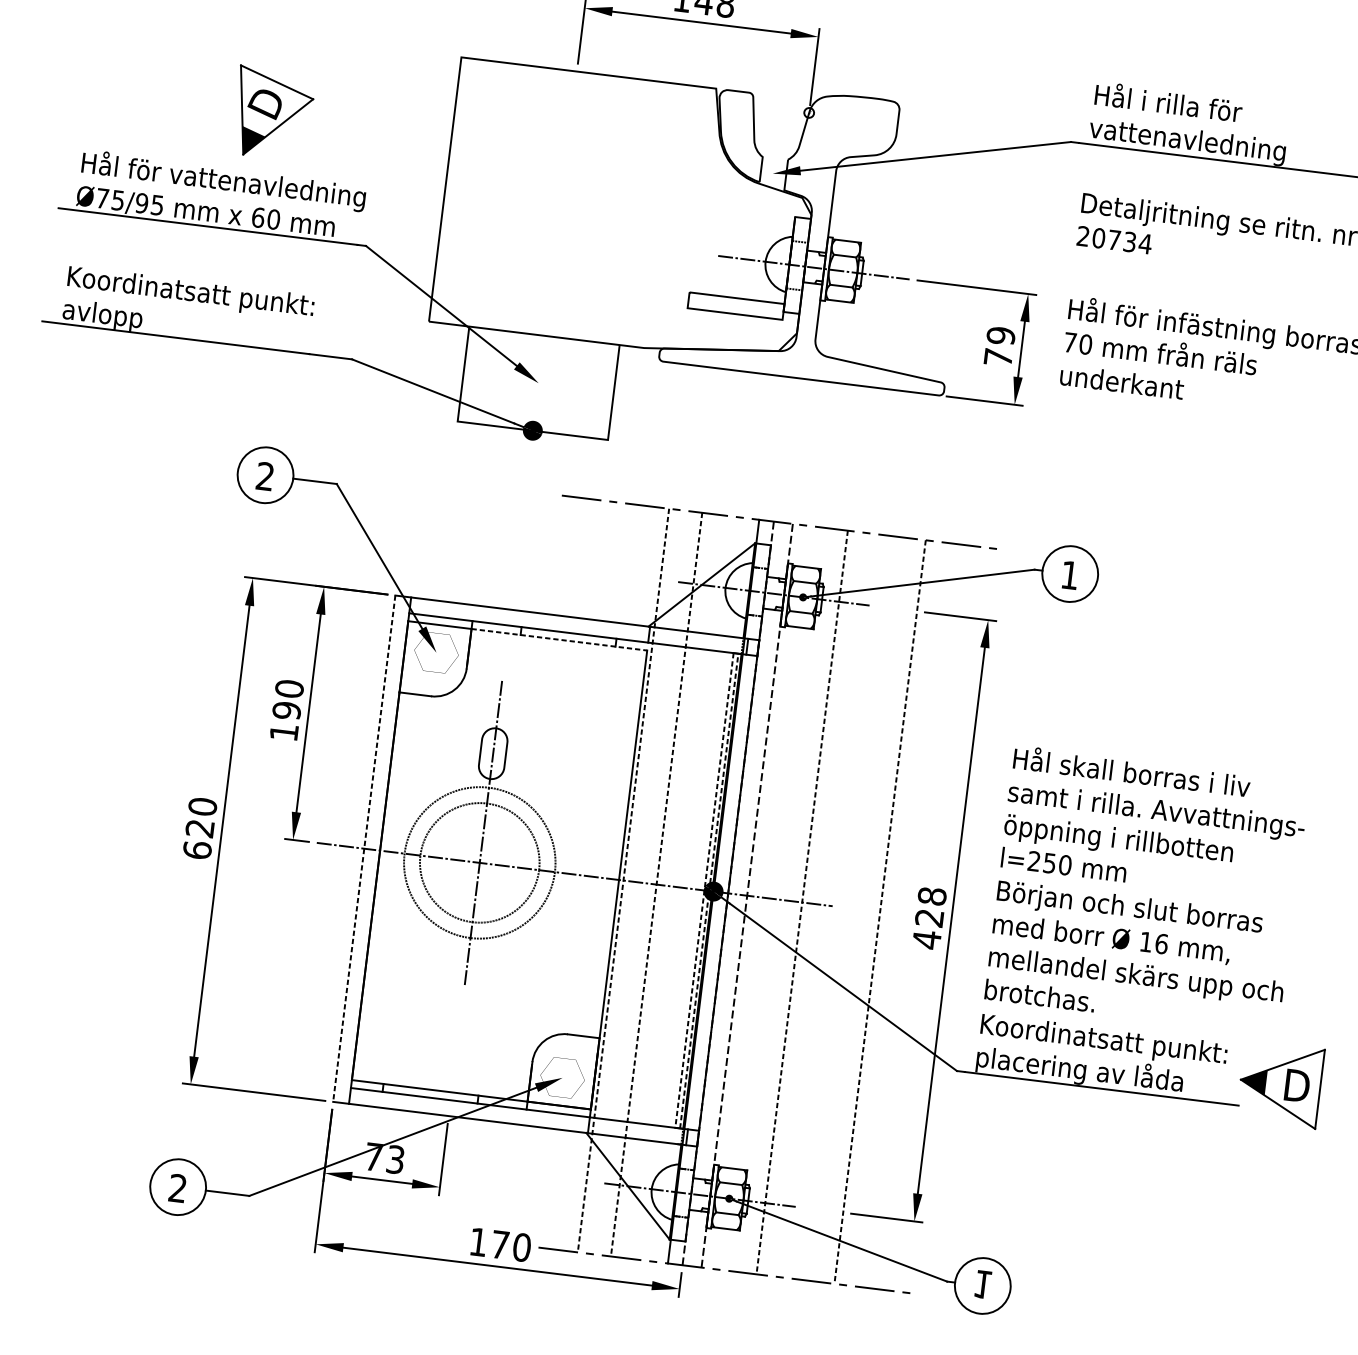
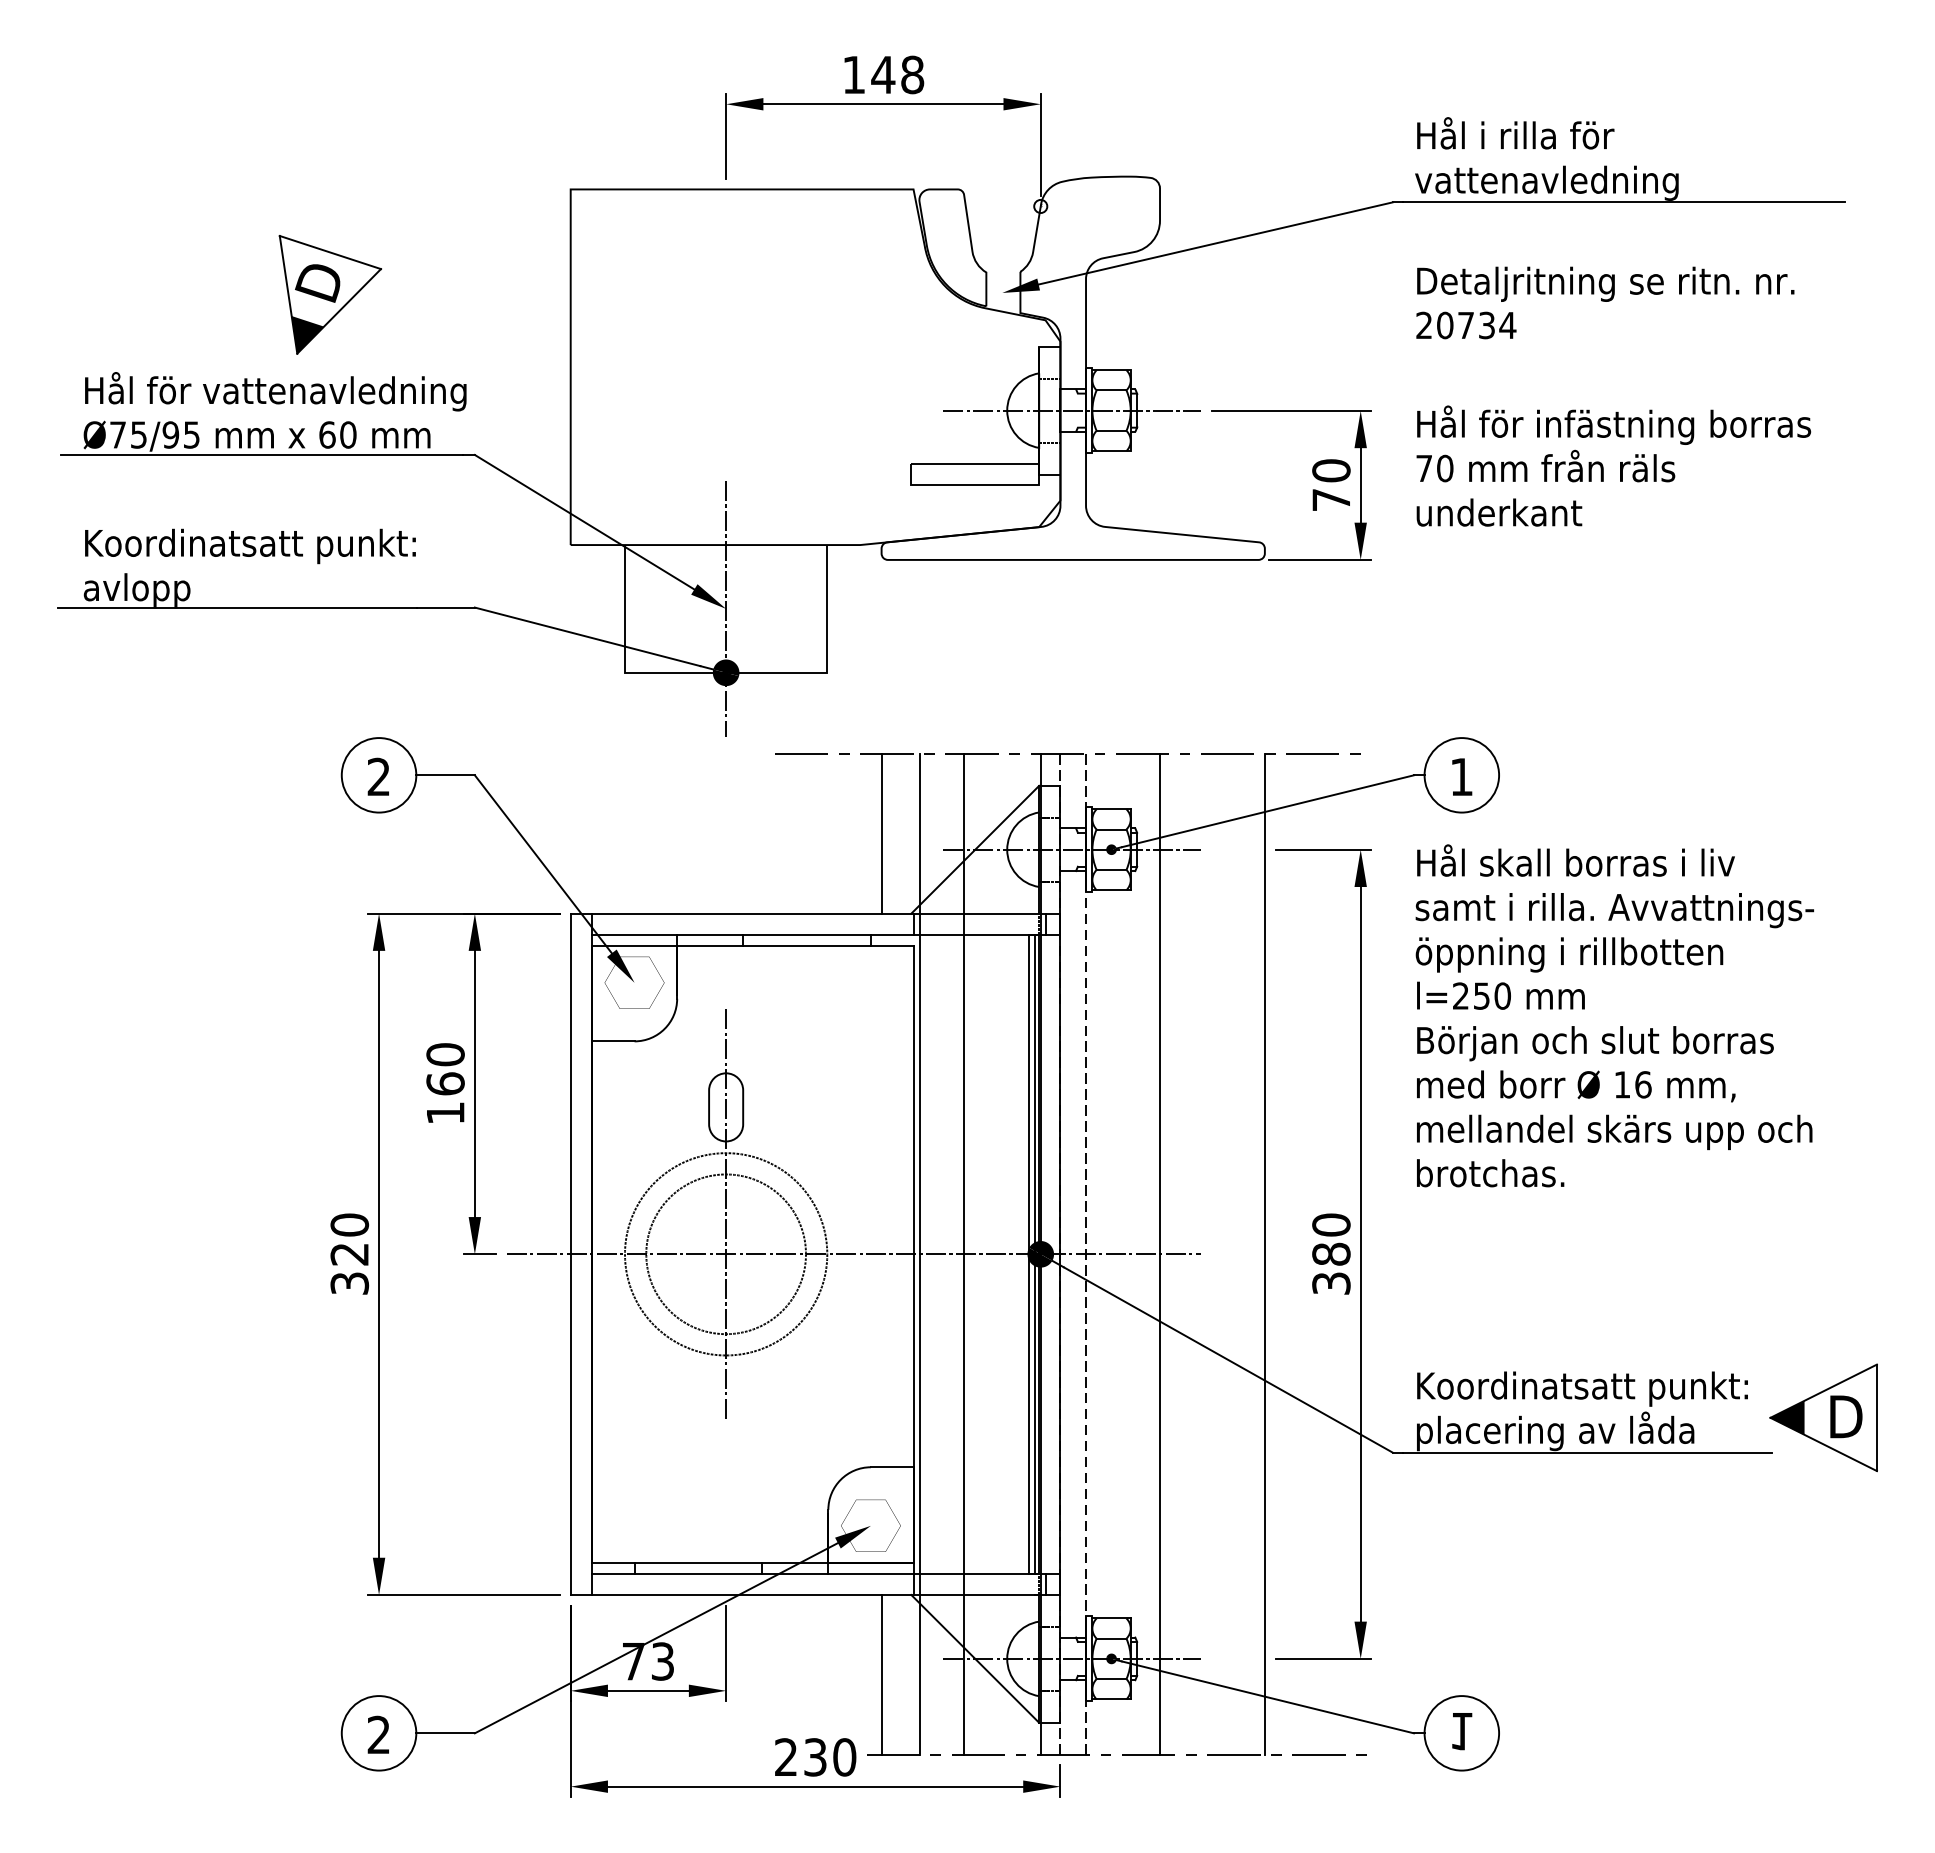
text: (1001, 335) -> (1331, 470), 79 -> 70
line: (538, 383) -> (726, 608), added
line: (633, 564) -> (881, 833), added
line: (559, 639) -> (795, 945), dashed -> solid
text: (286, 710) -> (445, 1083), 190 -> 160
line: (364, 848) -> (570, 1254), dashed -> solid
text: (197, 849) -> (349, 1282), 620 -> 320
line: (623, 880) -> (919, 1254), dashed -> solid
line: (656, 884) -> (964, 1254), dashed -> solid
text: (1146, 889) -> (1614, 1015), moved
line: (704, 890) -> (1028, 1254), dashed -> solid
line: (709, 890) -> (1034, 1253), dashed -> solid
line: (802, 902) -> (1160, 1254), dashed -> solid
line: (879, 912) -> (1264, 1254), dashed -> solid
text: (929, 918) -> (1331, 1254), 428 -> 380
line: (556, 1189) -> (881, 1674), added
text: (489, 1243) -> (800, 1757), 170 -> 230

